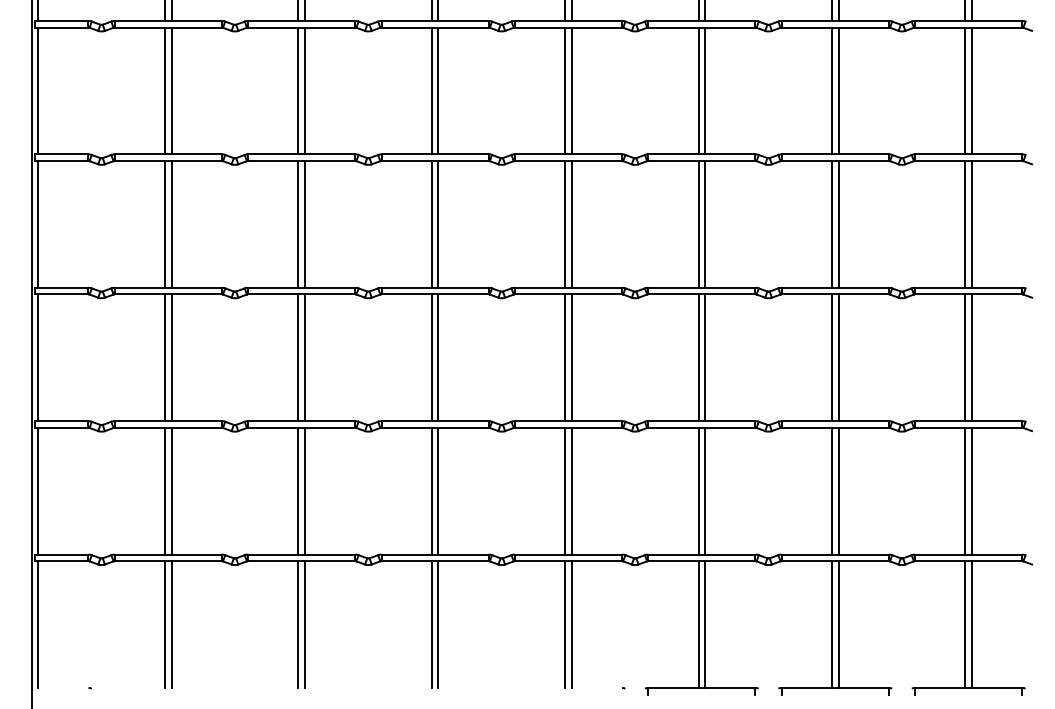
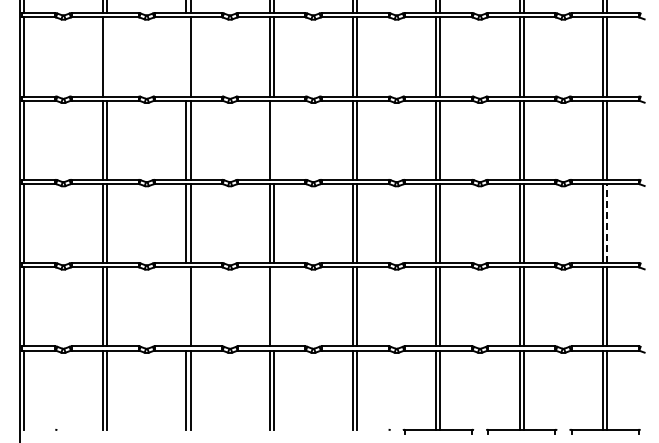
line: (172, 90) -> (107, 56), removed
line: (298, 90) -> (186, 56), removed
line: (437, 223) -> (273, 139), removed
line: (972, 357) -> (607, 223), solid -> dashed
line: (298, 490) -> (186, 306), removed
line: (437, 490) -> (273, 306), removed

